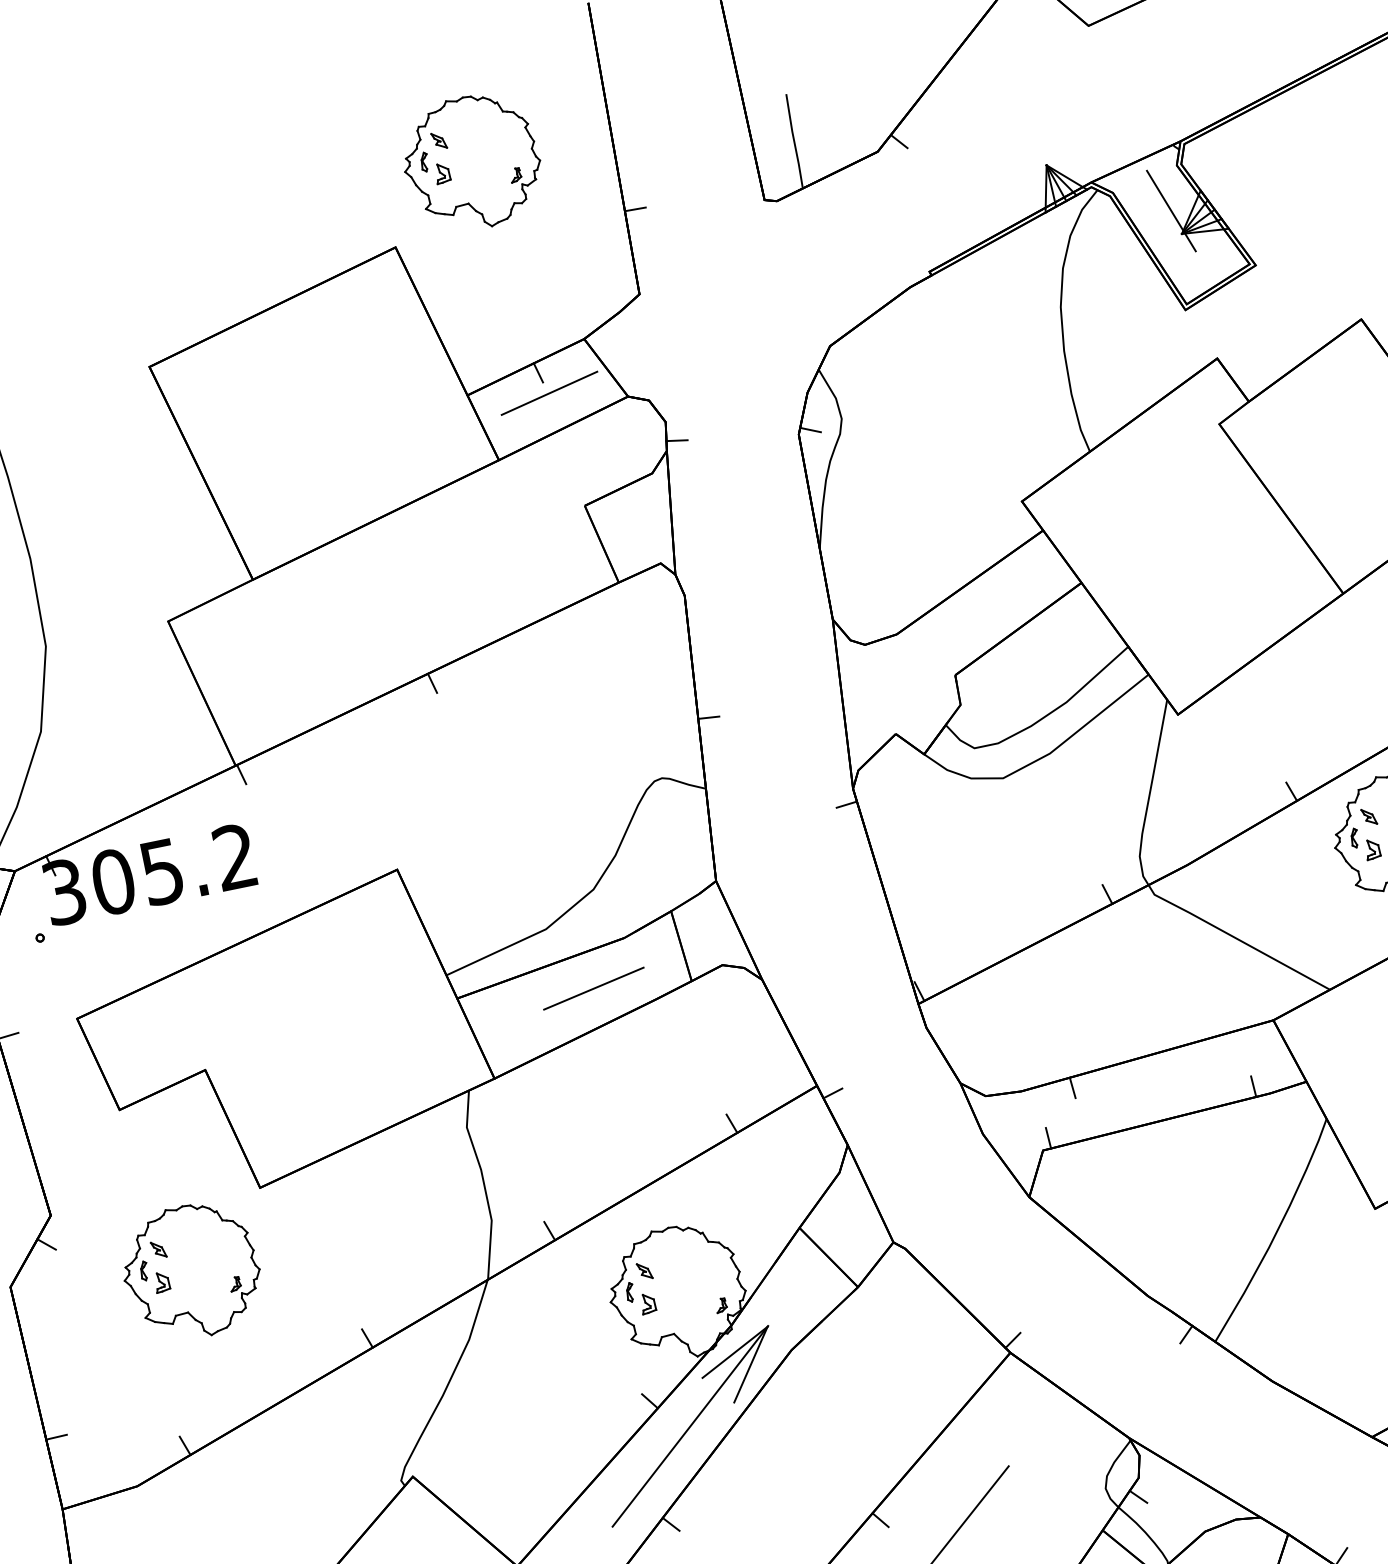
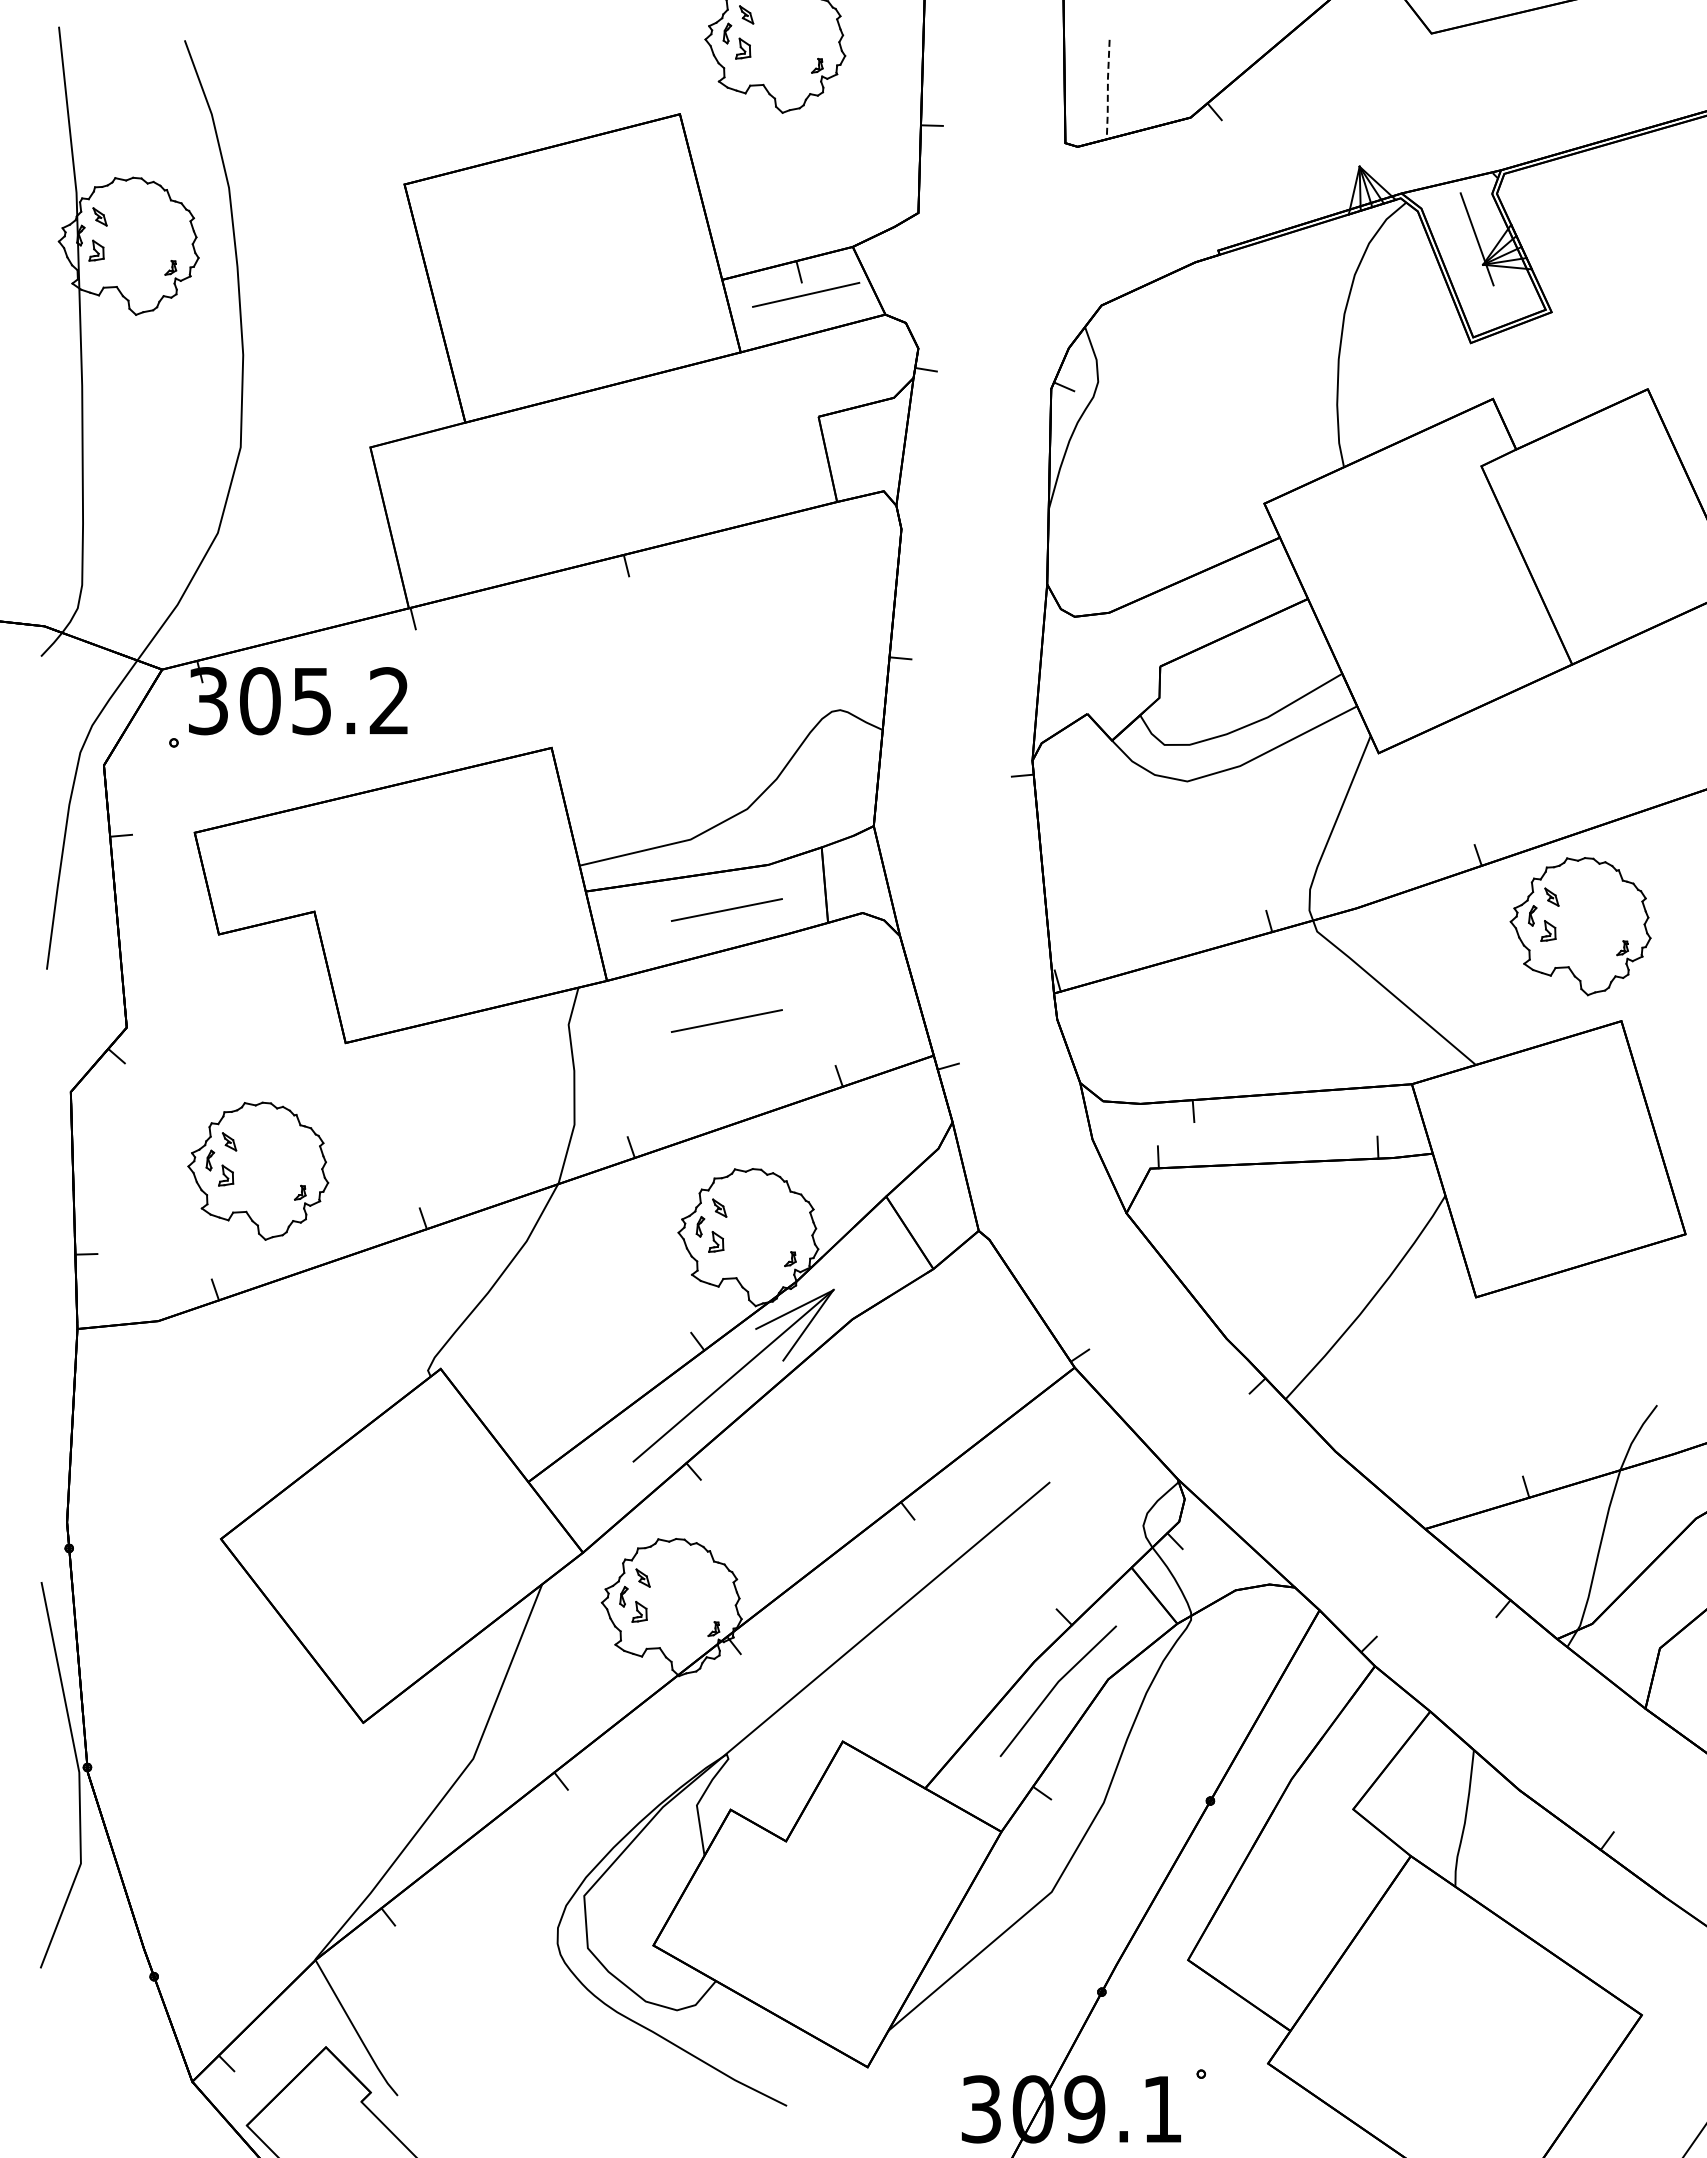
line: (794, 142) -> (1107, 90), solid -> dashed
line: (614, 1092) -> (726, 1020), added
part: (191, 1271) -> (258, 1170), moved

